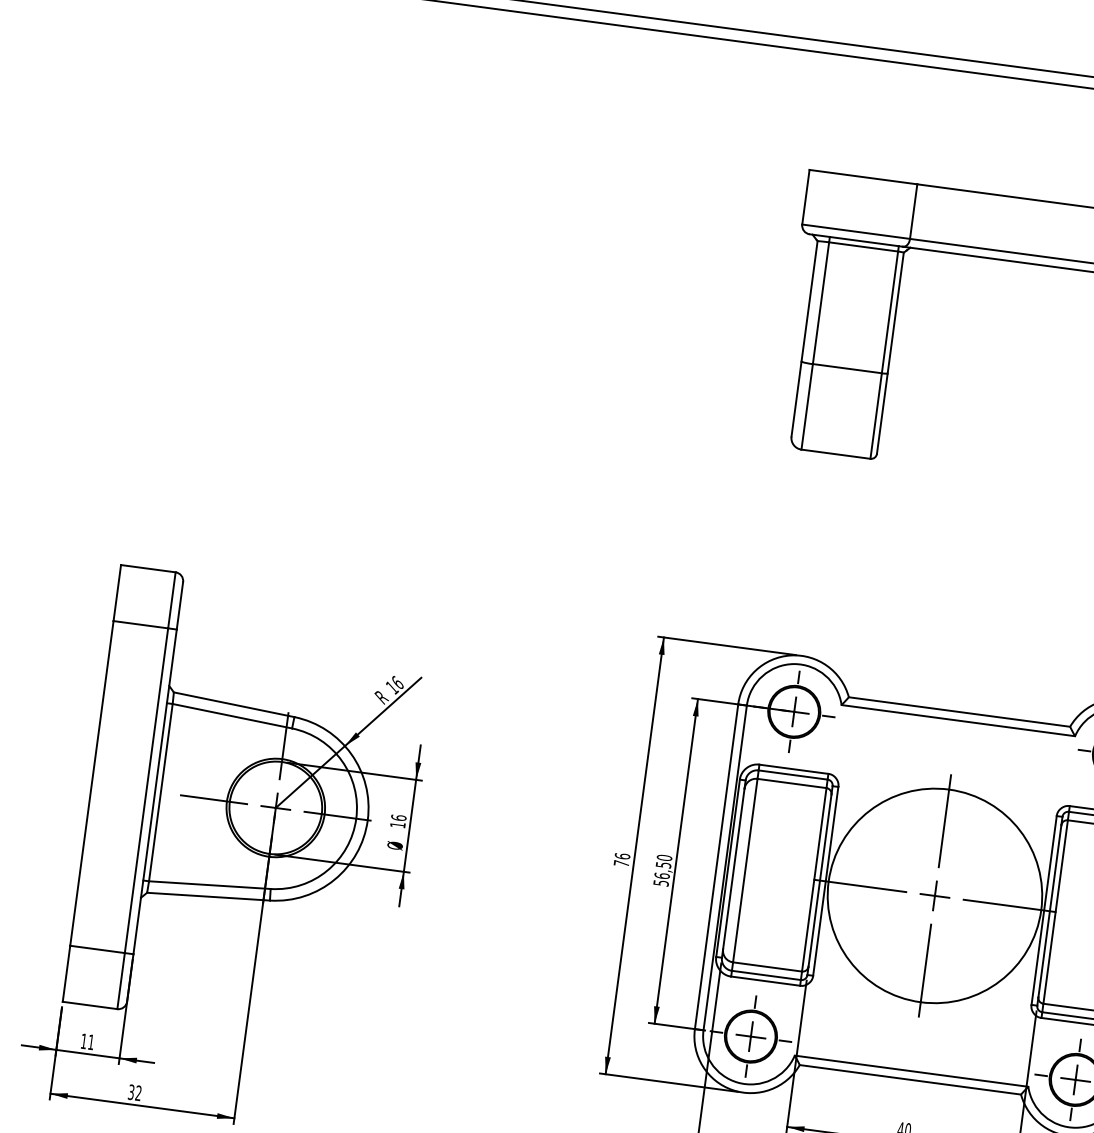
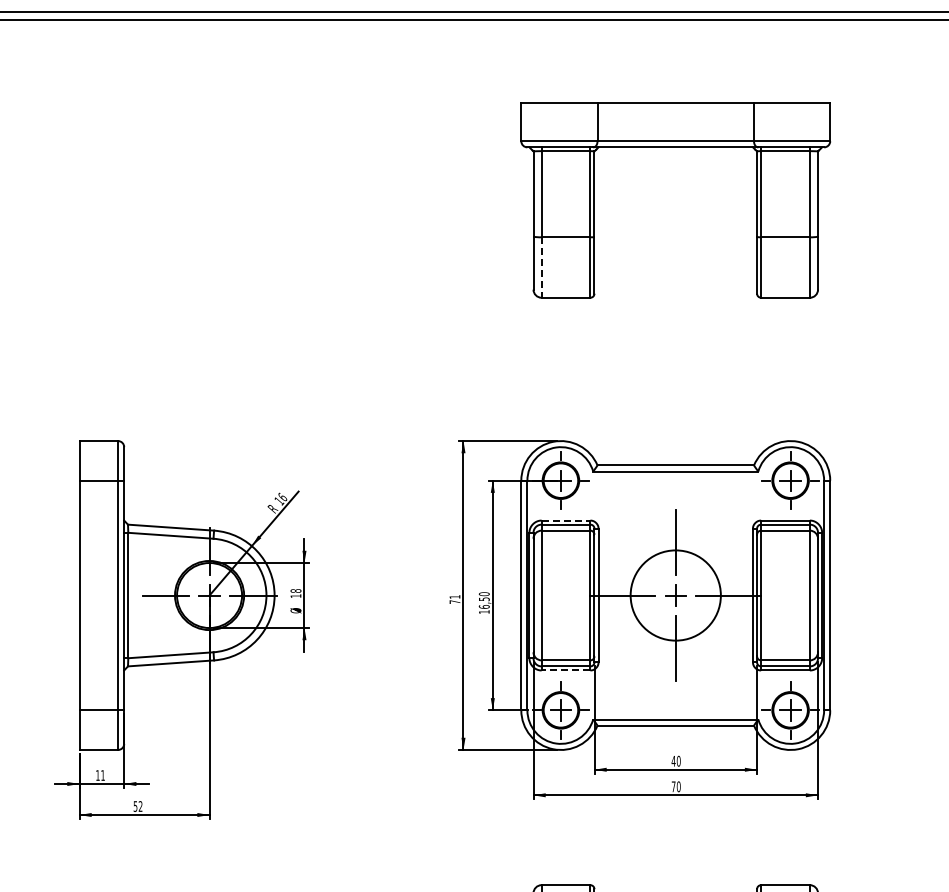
line: (806, 408) -> (541, 268), solid -> dashed
line: (794, 769) -> (566, 520), solid -> dashed
text: (398, 817) -> (295, 590), 16 -> 18
text: (621, 855) -> (454, 596), 76 -> 71
text: (661, 882) -> (484, 611), 56,50 -> 16,50
circle: (934, 895) -> (675, 595), size x0.6
line: (764, 981) -> (565, 670), solid -> dashed
text: (131, 1090) -> (135, 805), 32 -> 52

